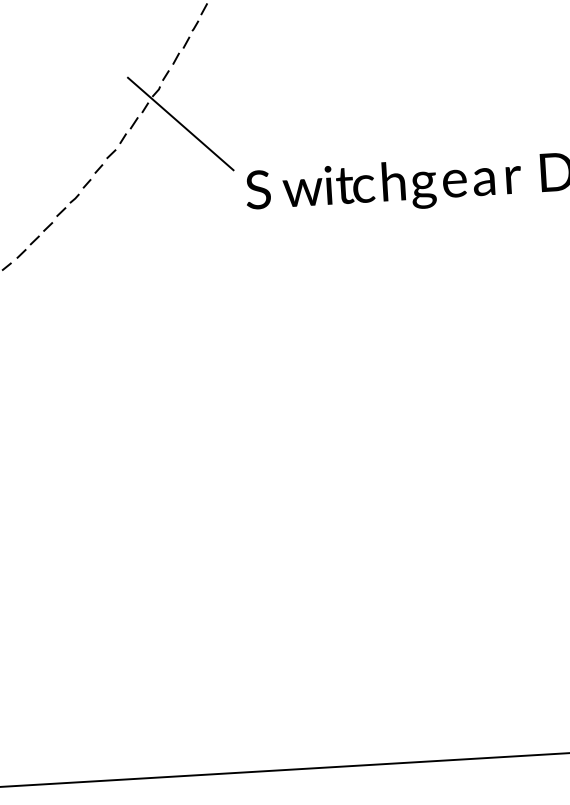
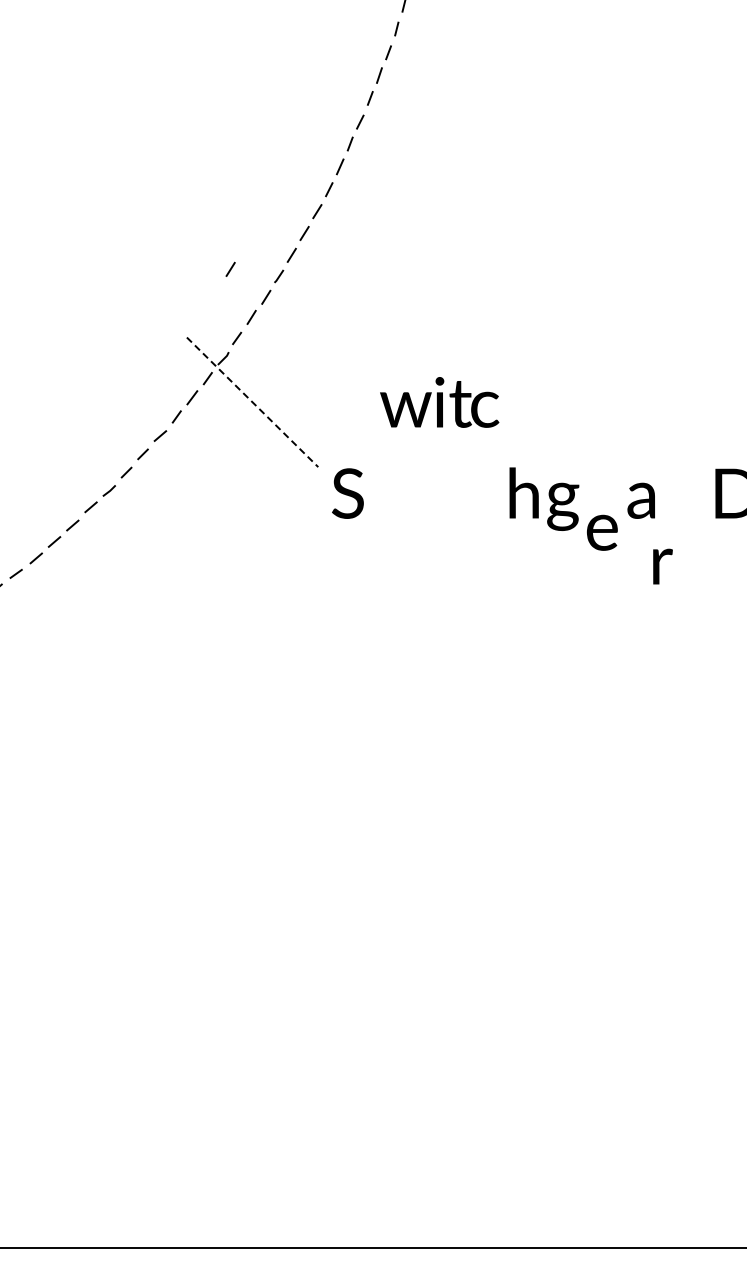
line: (157, 22) -> (230, 268), added
line: (180, 124) -> (252, 402), solid -> dashed
text: (513, 179) -> (662, 566), moved
text: (455, 183) -> (602, 532), moved
text: (328, 185) -> (439, 402), moved

